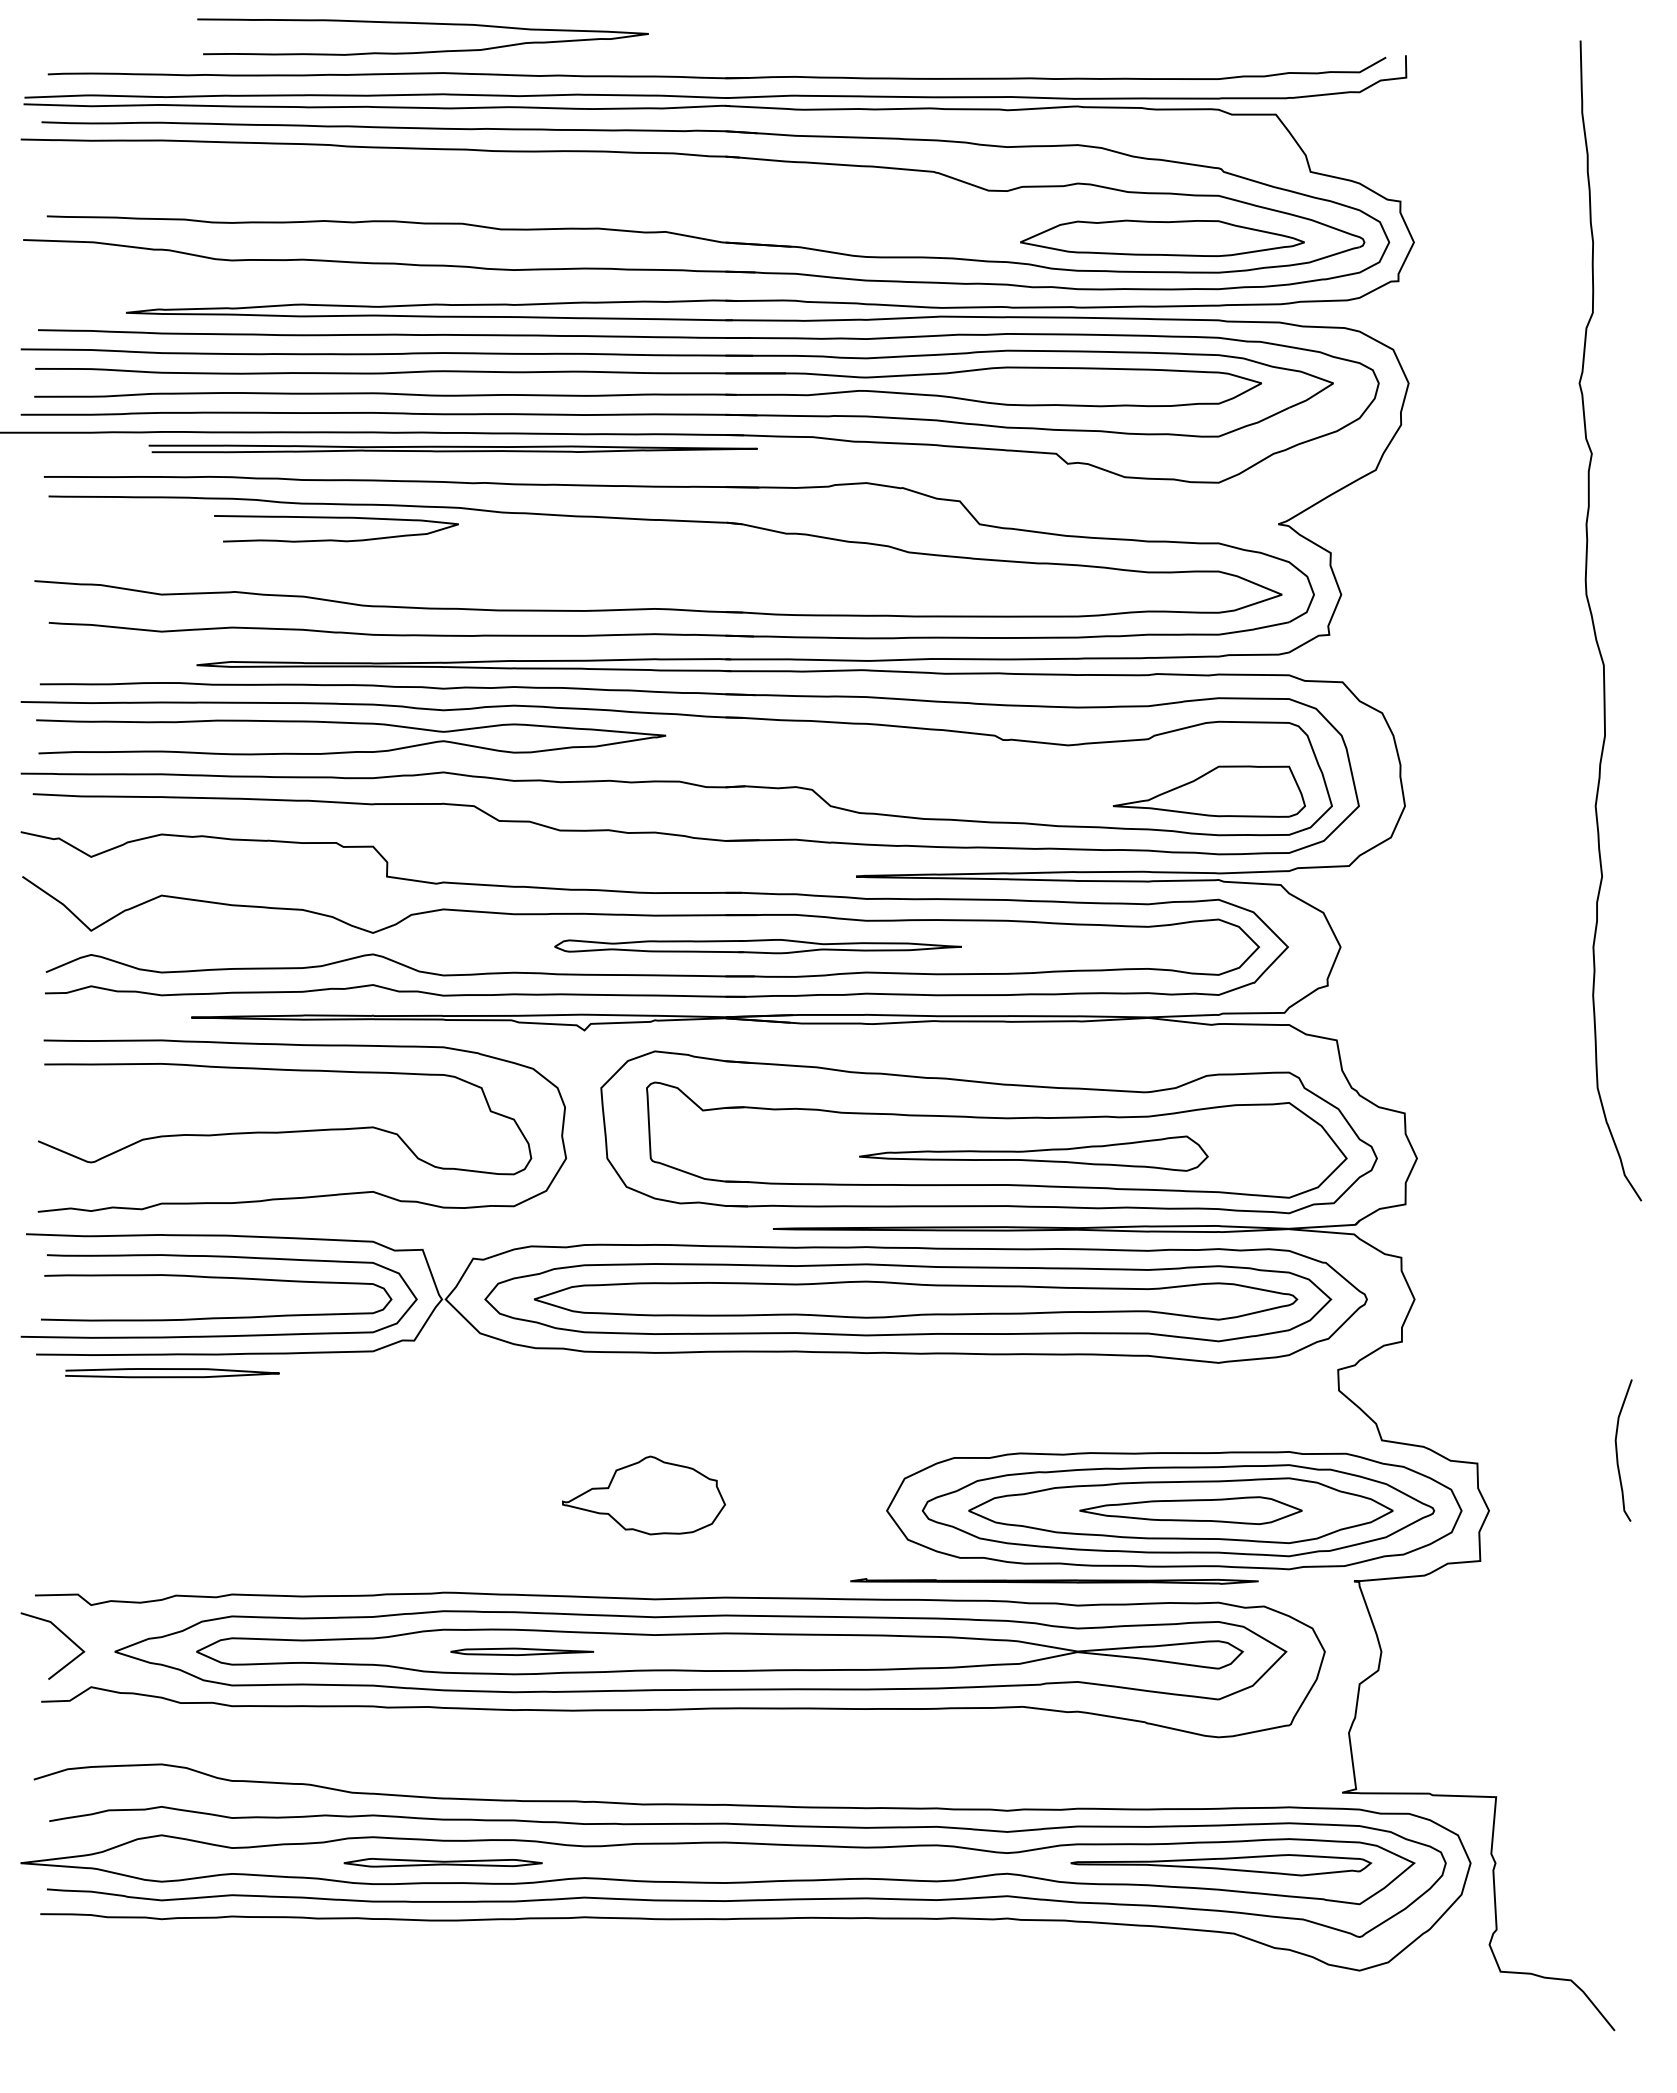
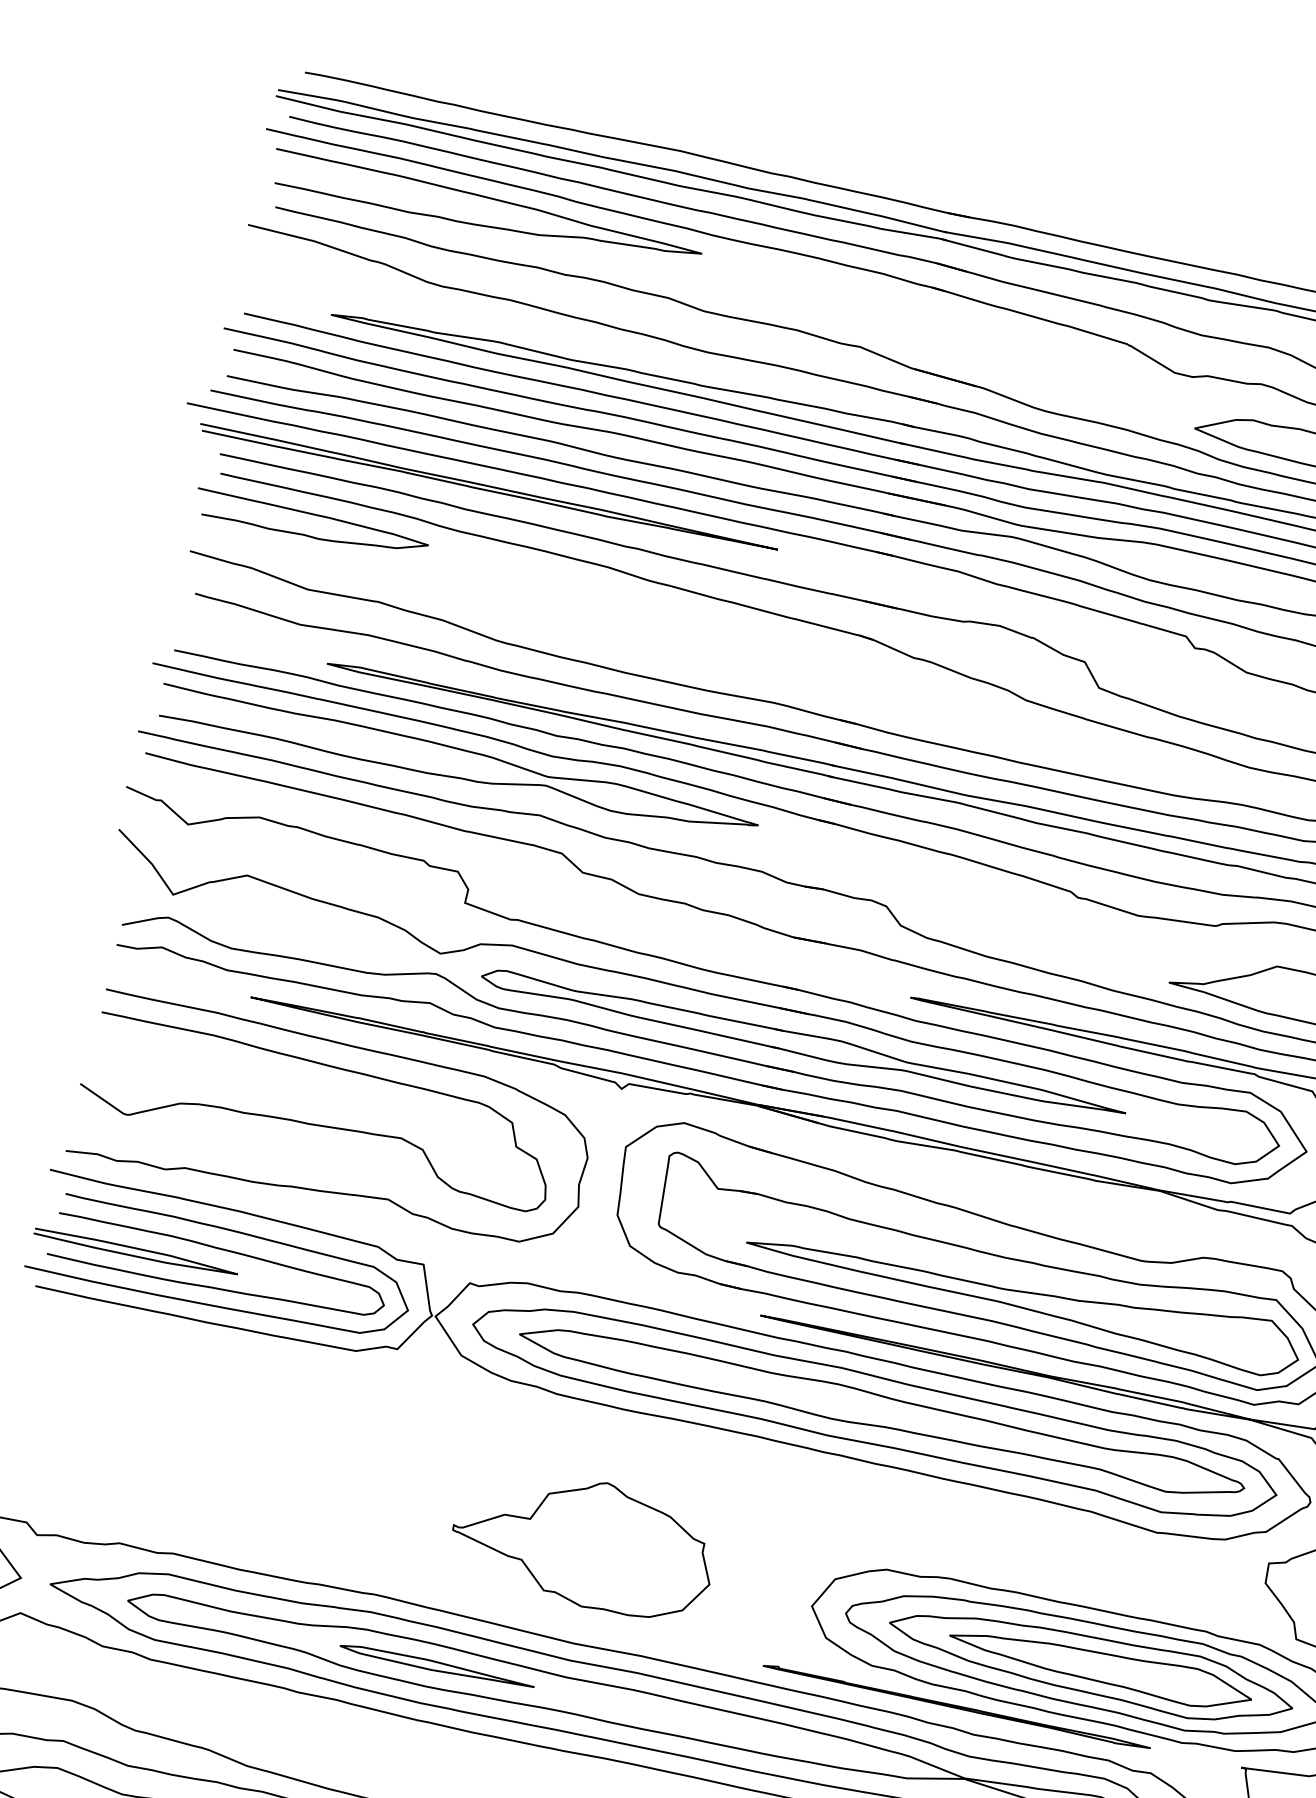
curve: (422, 24) -> (489, 199), moved
curve: (452, 447) -> (488, 486), moved
curve: (336, 518) -> (313, 515), moved
part: (757, 946) -> (802, 1044), size x1.67
part: (1033, 1153) -> (1023, 1296), size x1.67
curve: (172, 1376) -> (135, 1255), moved
part: (643, 1495) -> (583, 1542), size x1.67
part: (1190, 1510) -> (1100, 1667), size x1.43
part: (521, 1651) -> (436, 1666), size x1.43

